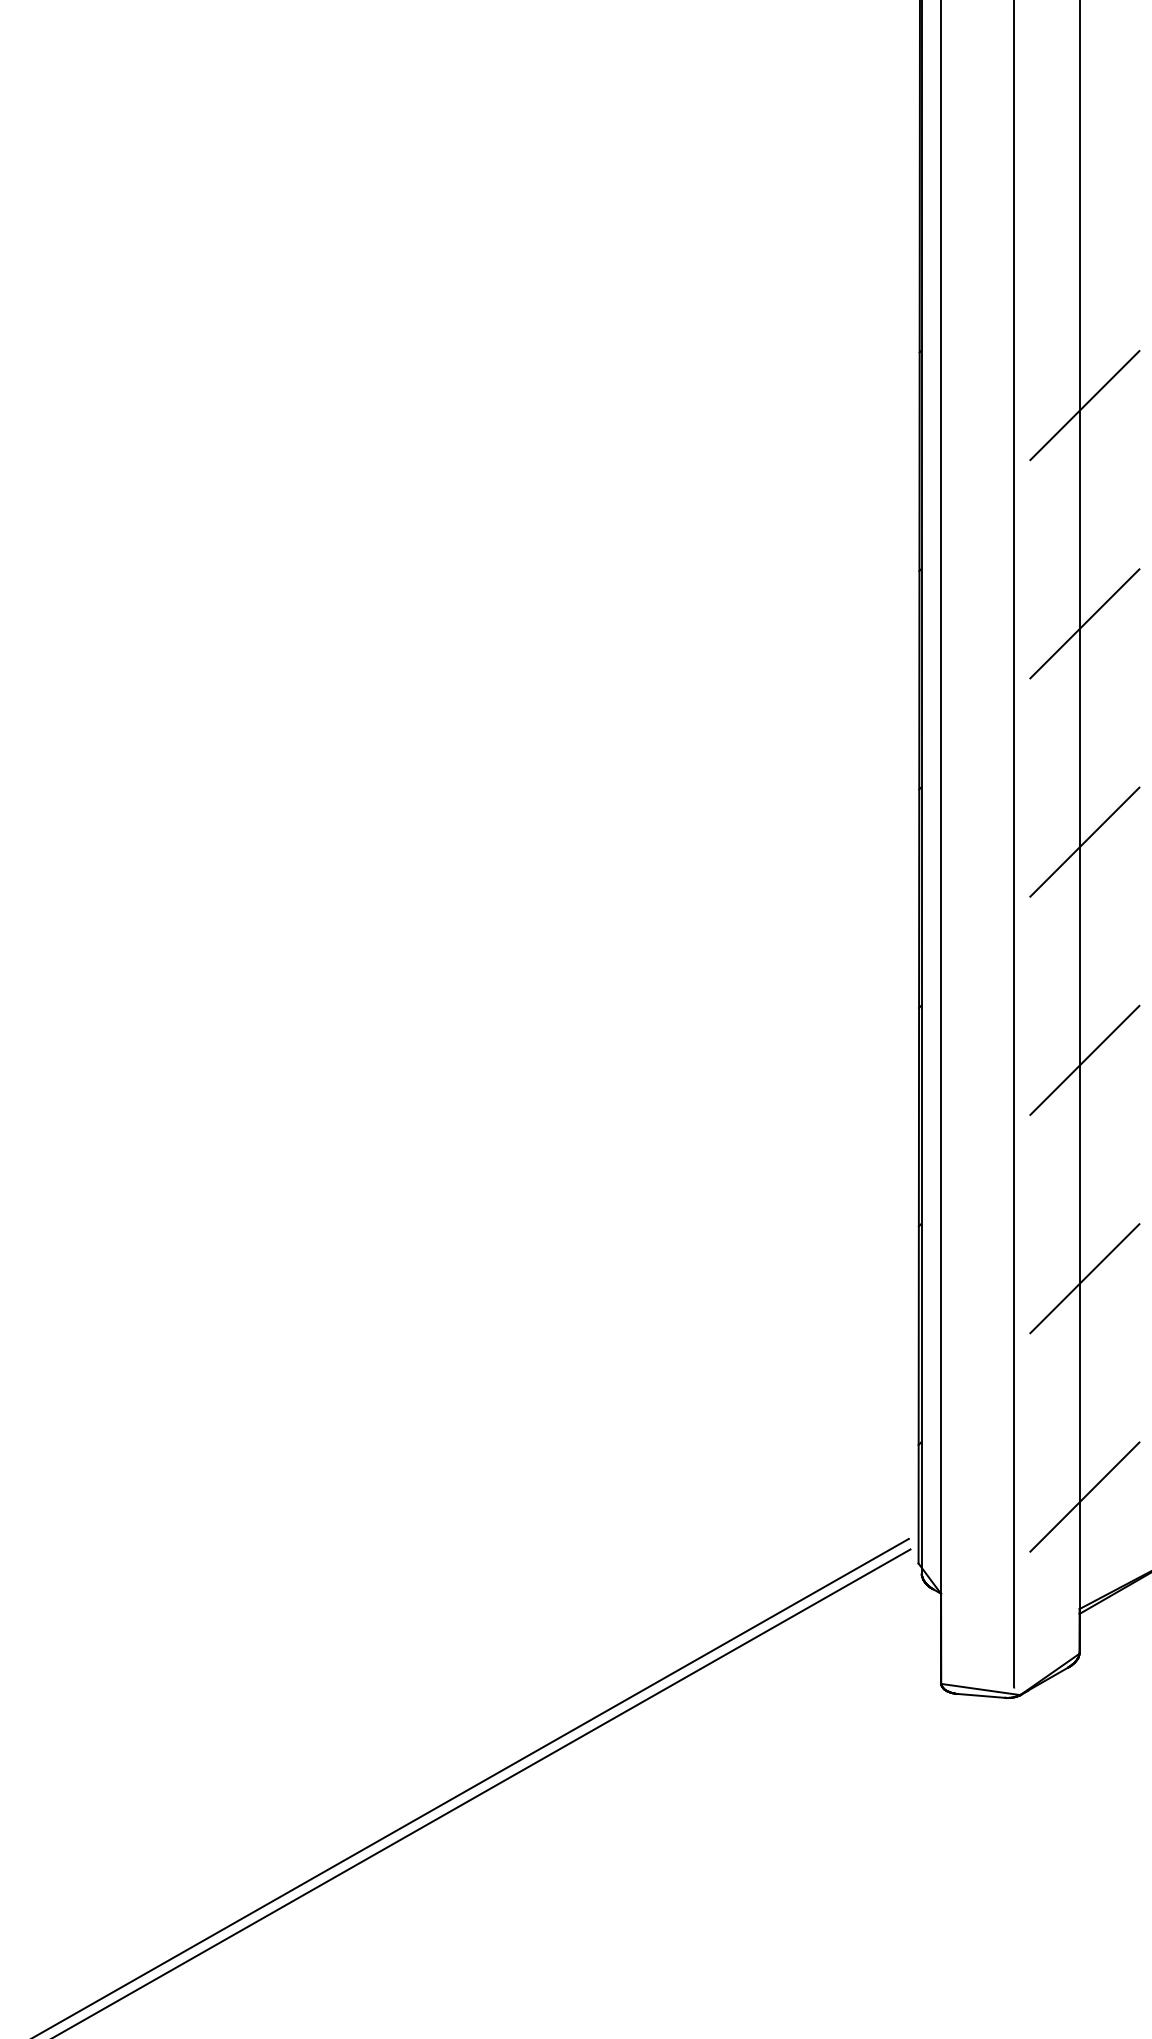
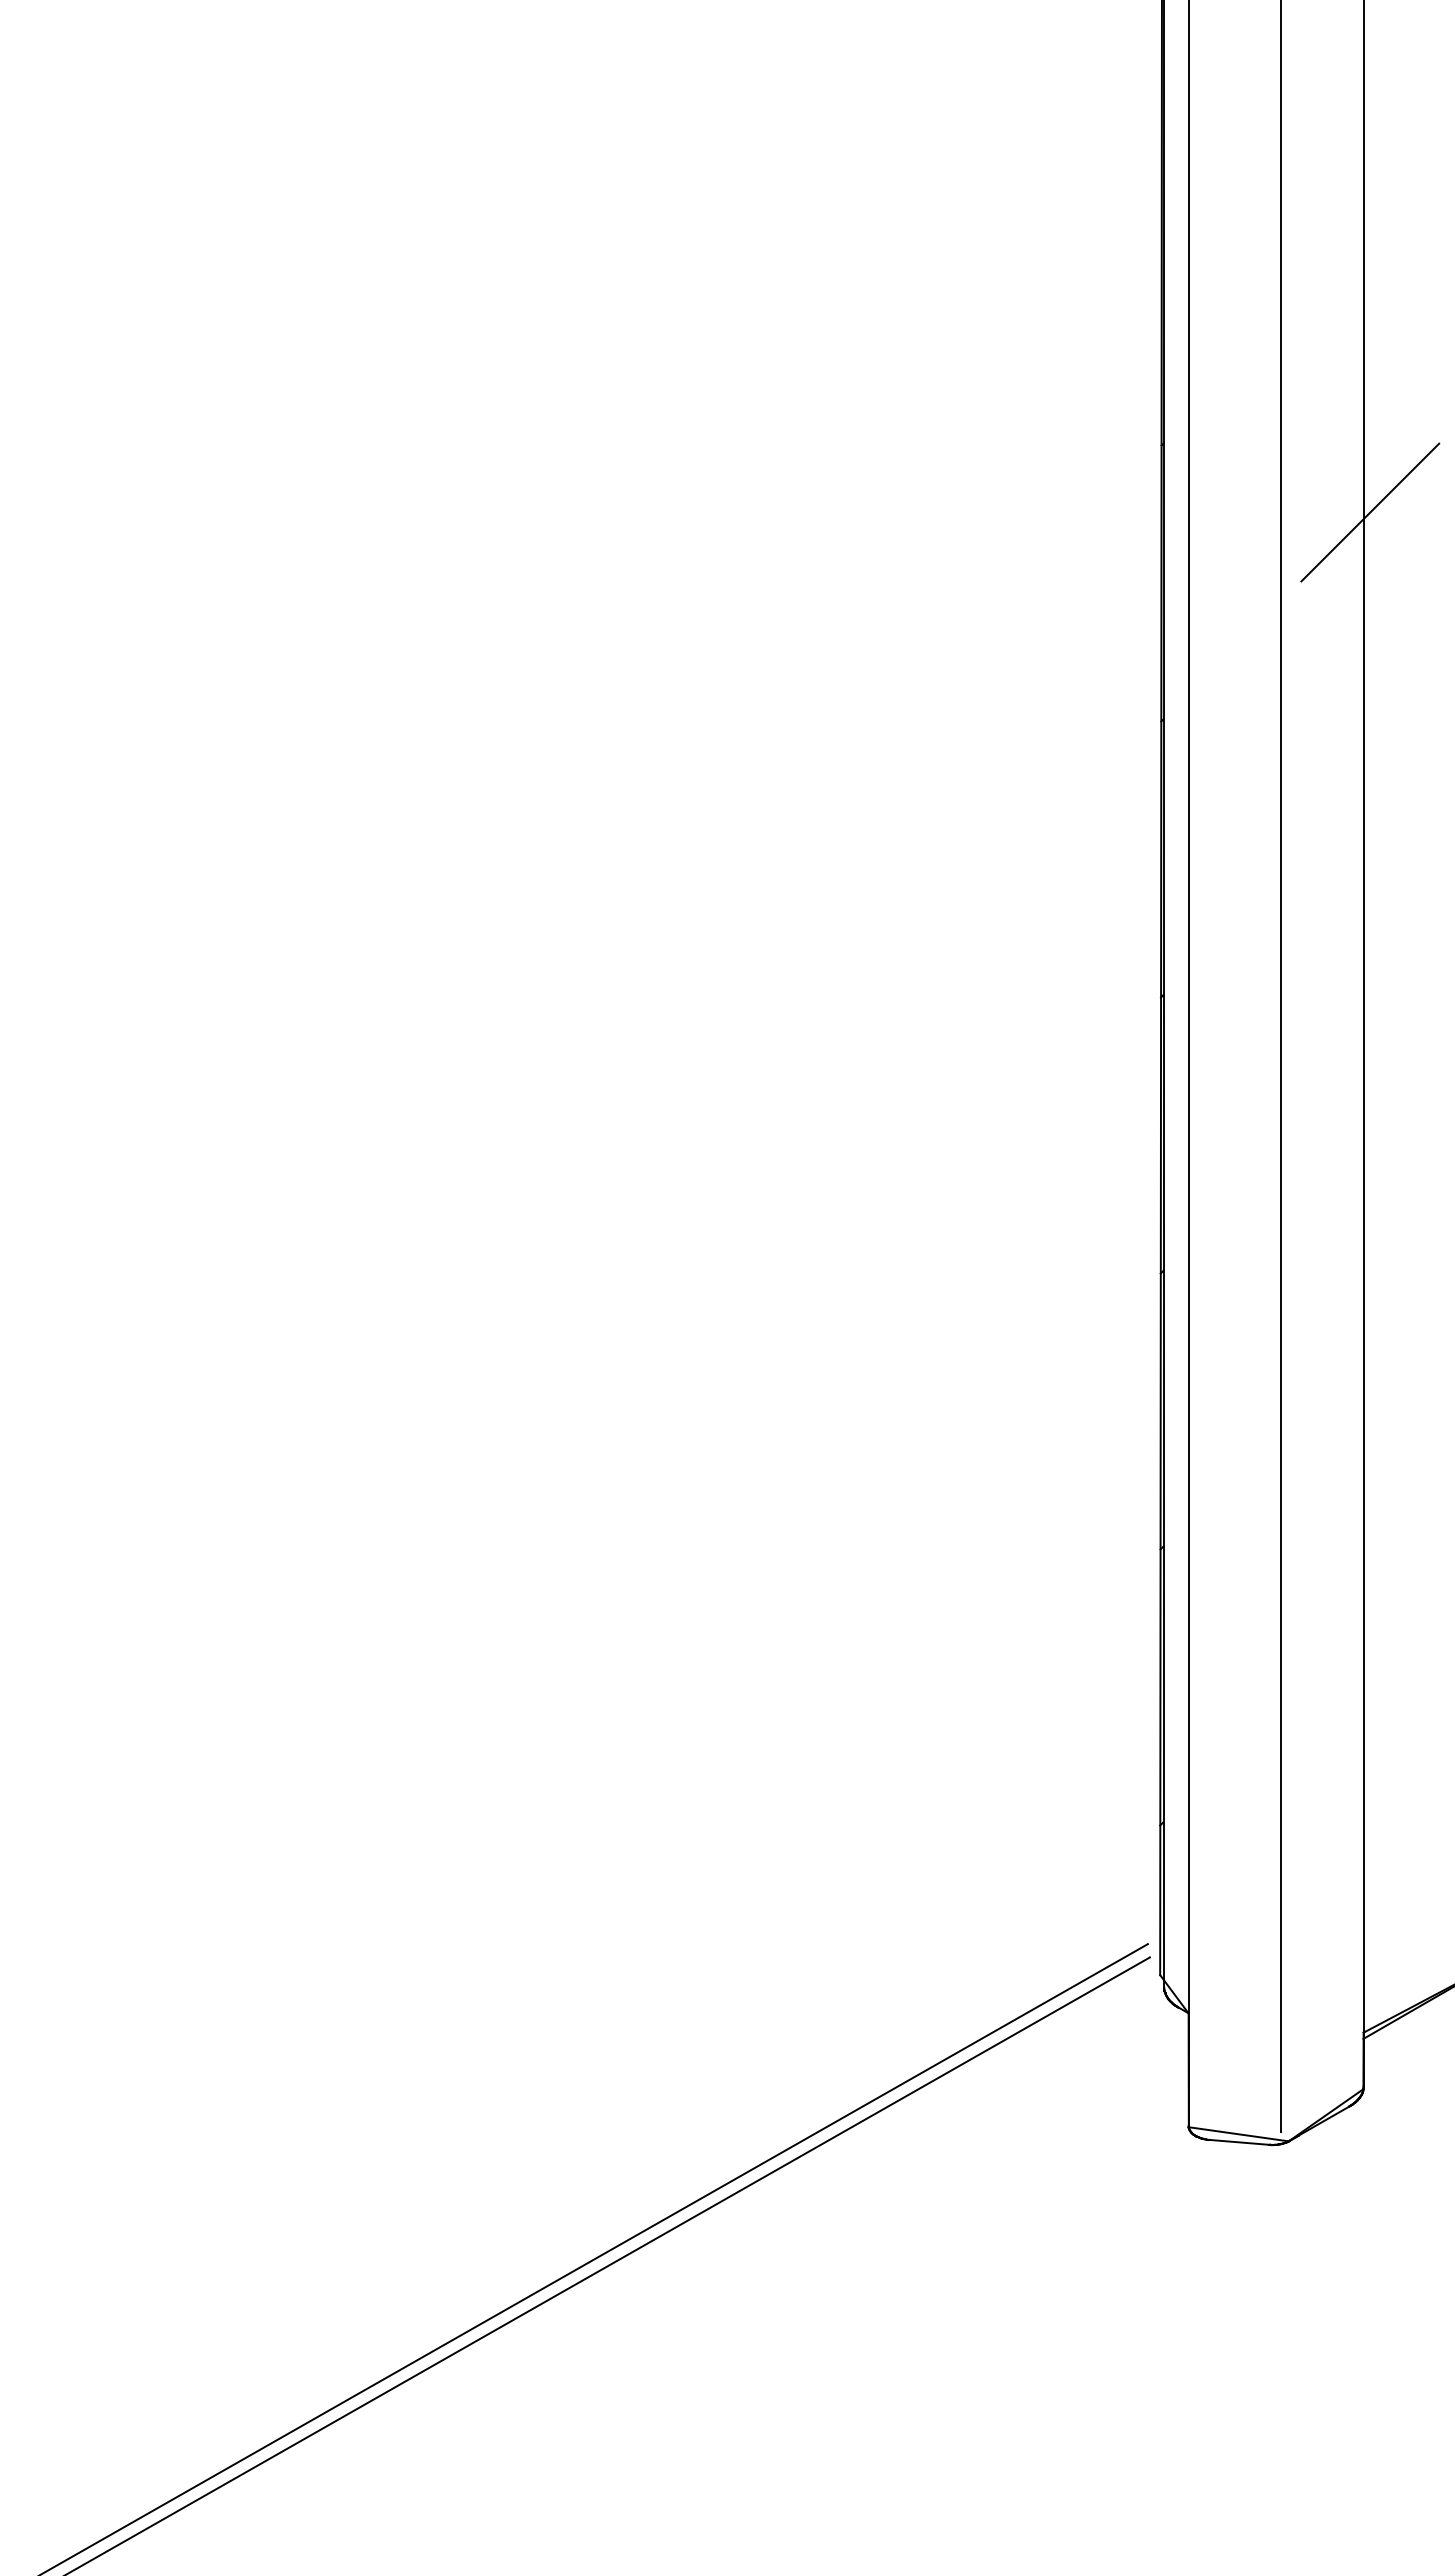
line: (1085, 624) -> (1370, 788), removed
line: (1085, 841) -> (1370, 1063), removed
line: (1085, 1060) -> (1370, 1339), removed
line: (1085, 1278) -> (1370, 1615), removed
line: (1085, 1497) -> (1370, 1891), removed

